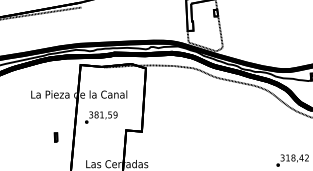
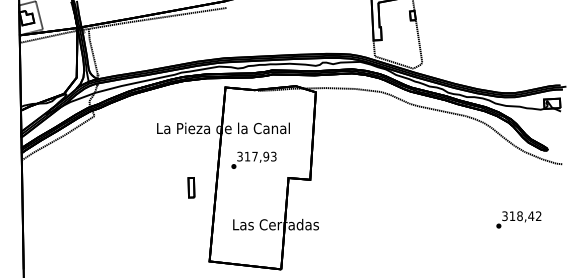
text: (105, 114) -> (260, 156), 381,59 -> 317,93
part: (56, 137) -> (191, 187), size x1.67

